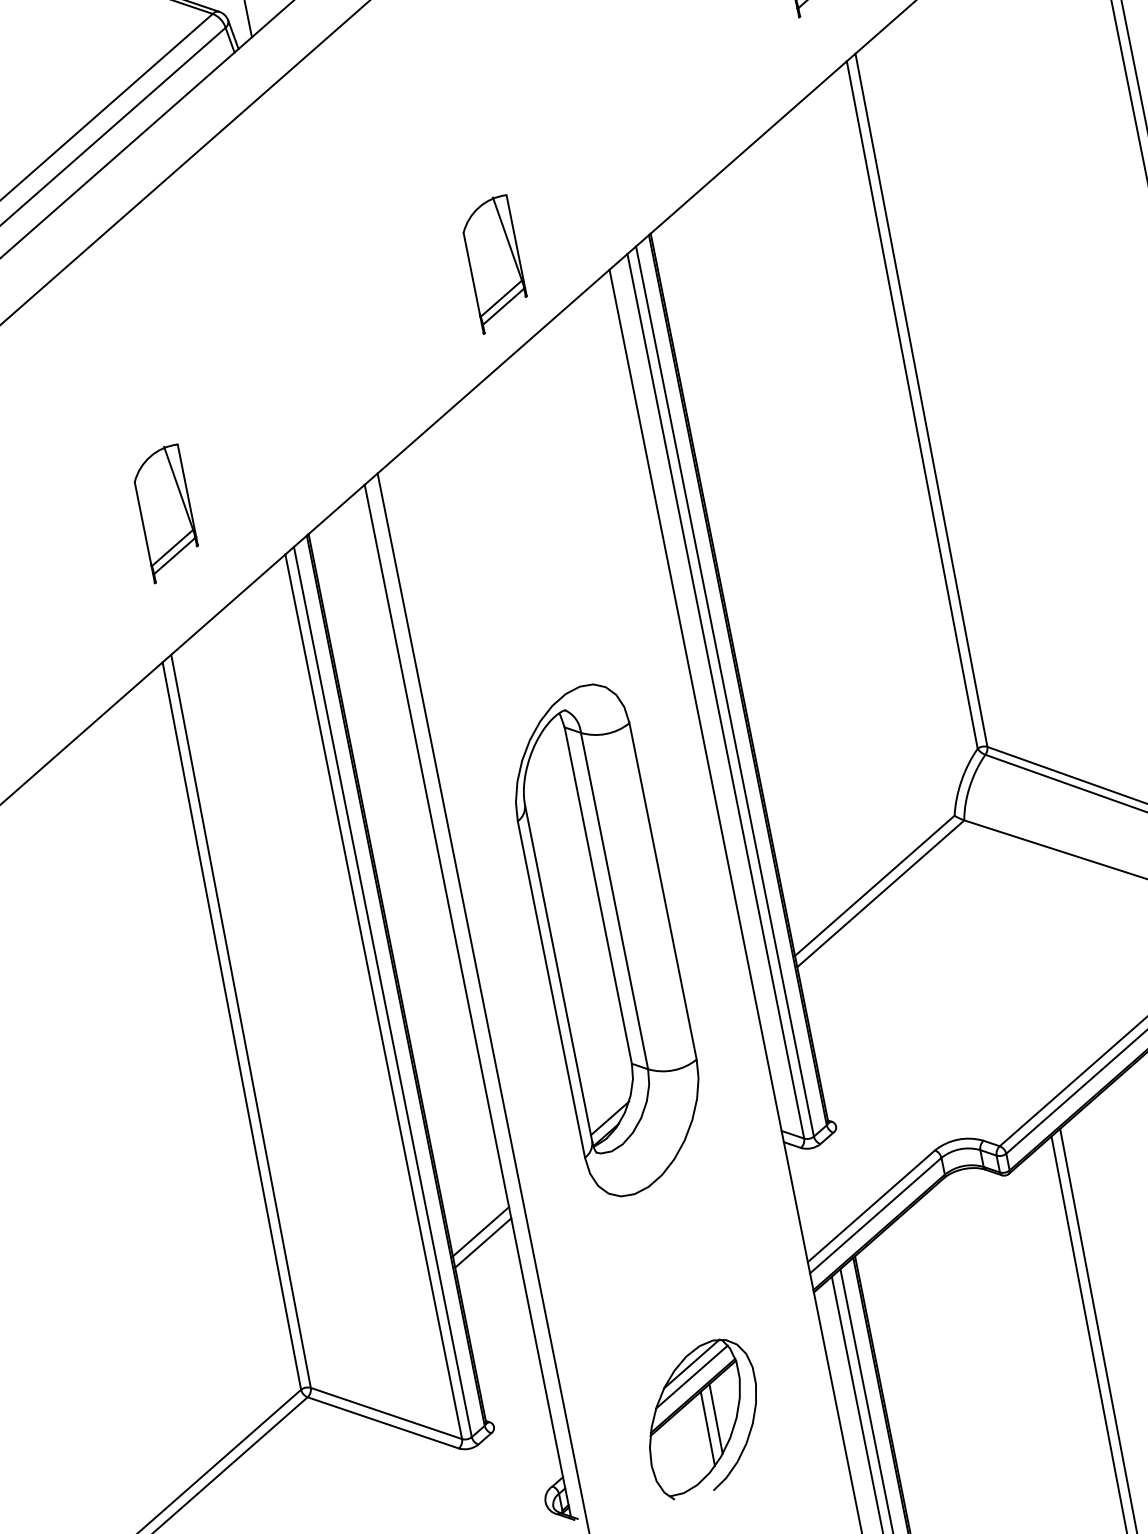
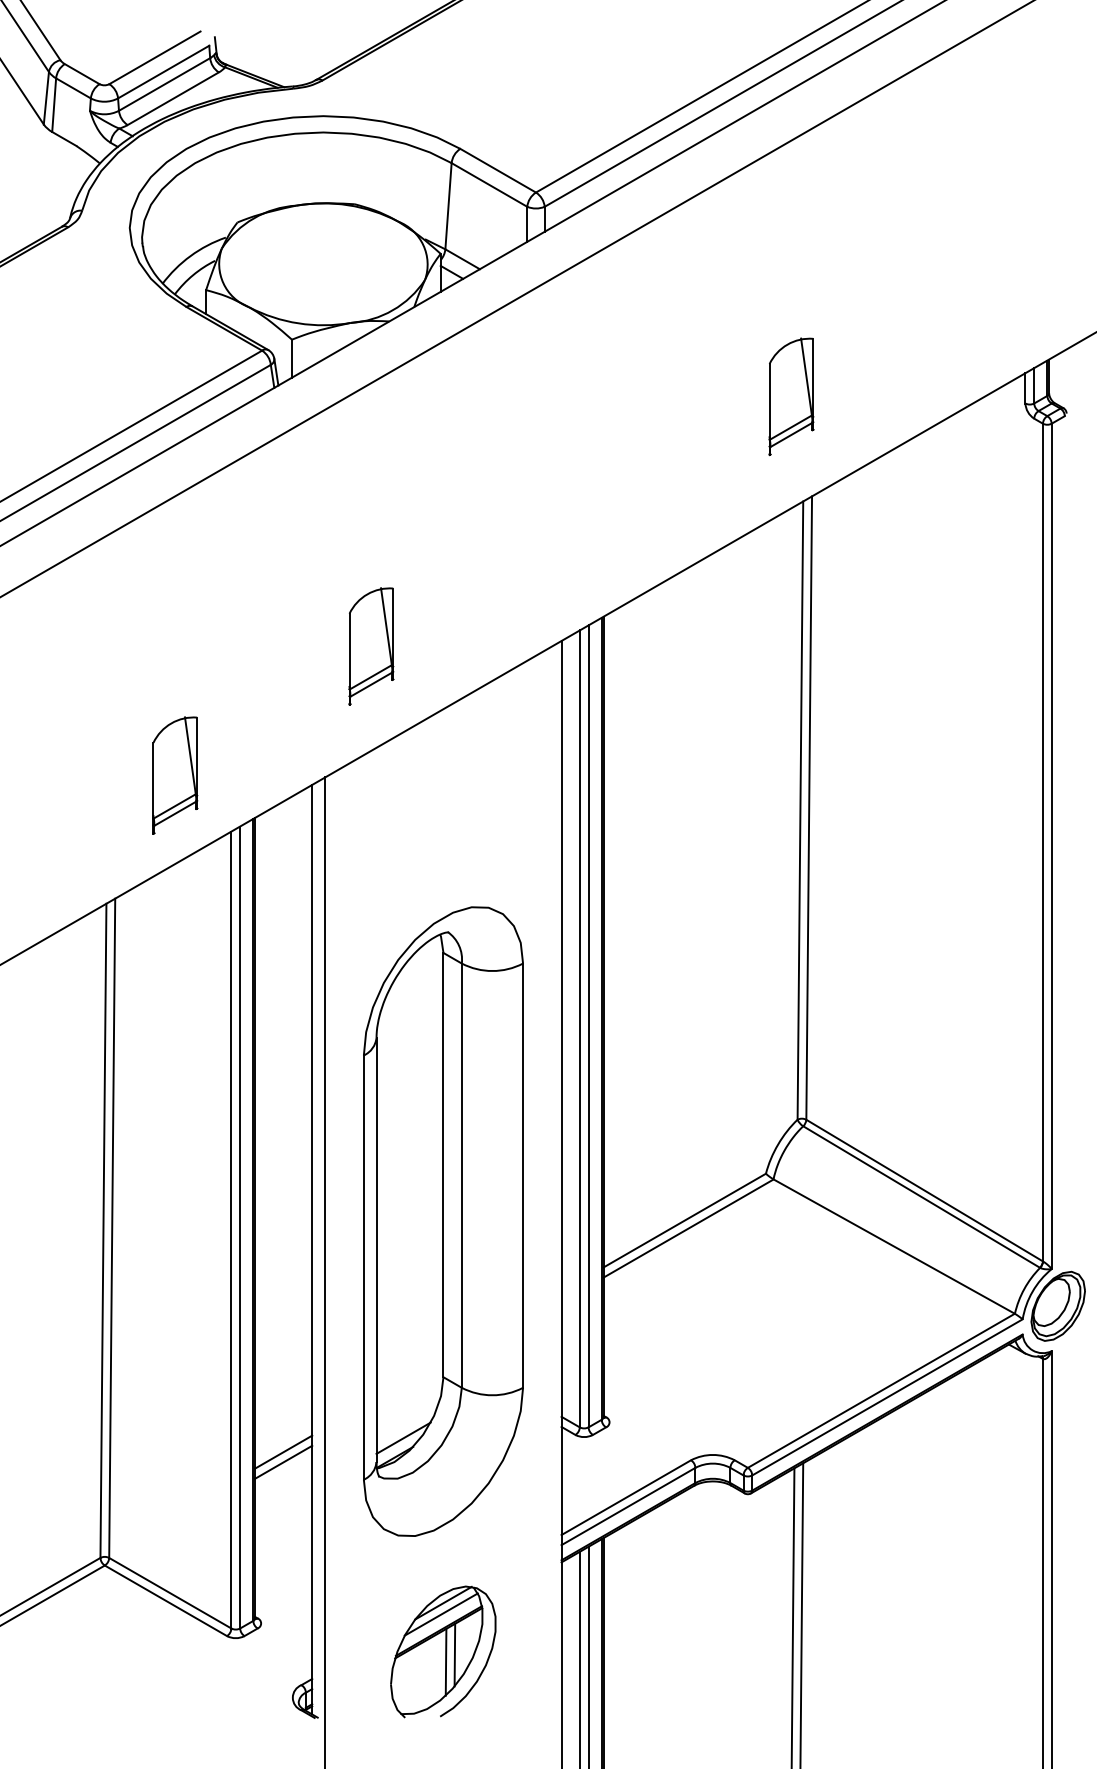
part: (495, 264) -> (371, 646), moved
part: (166, 513) -> (175, 775), moved
part: (607, 940) -> (443, 1221), size x1.4

